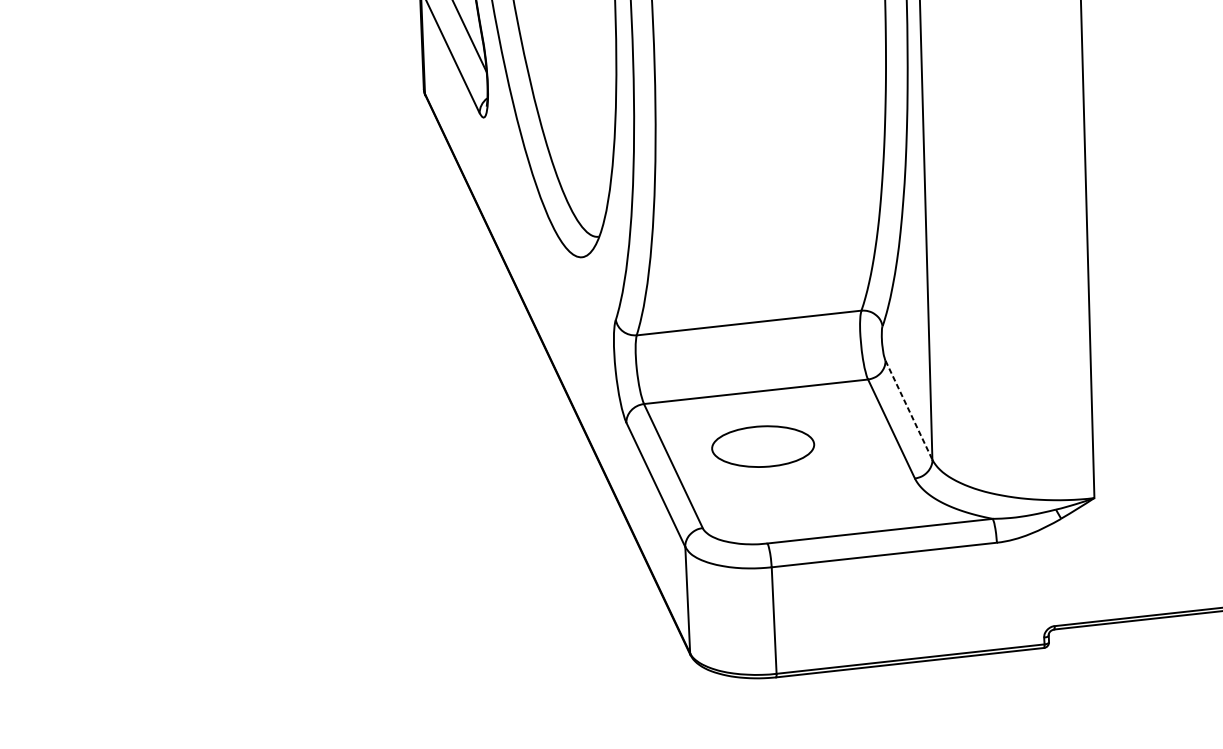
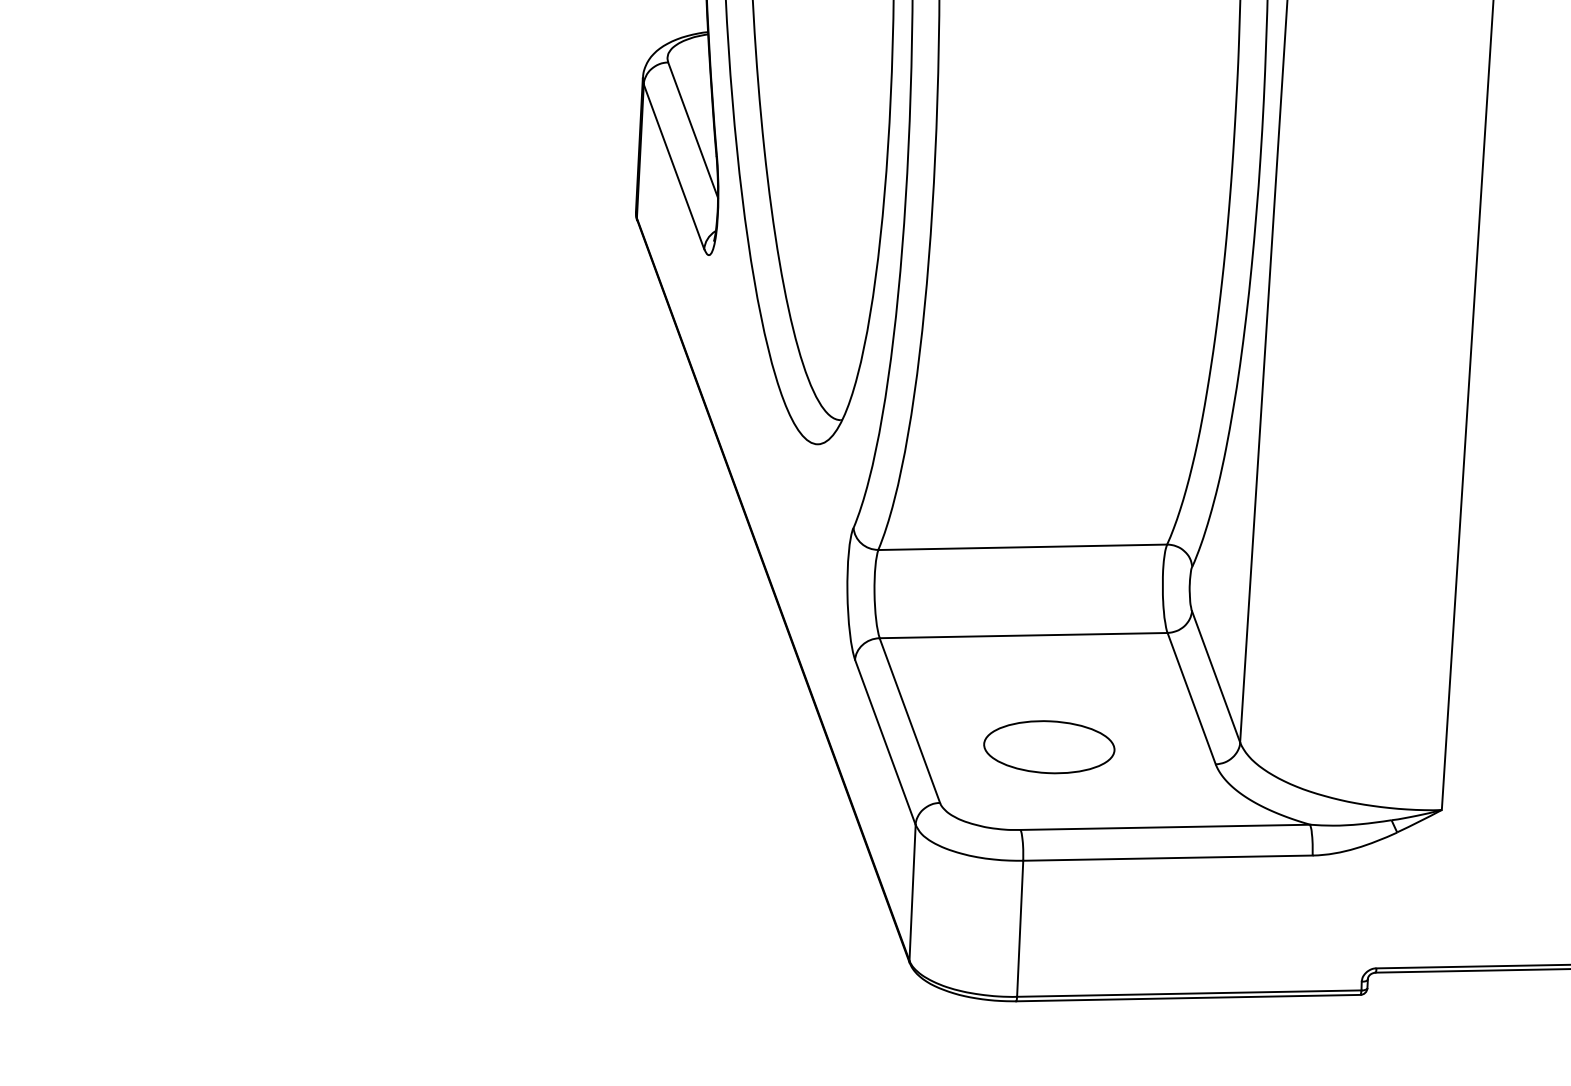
line: (909, 409) -> (1216, 676), dashed -> solid
part: (763, 446) -> (1049, 747), moved

